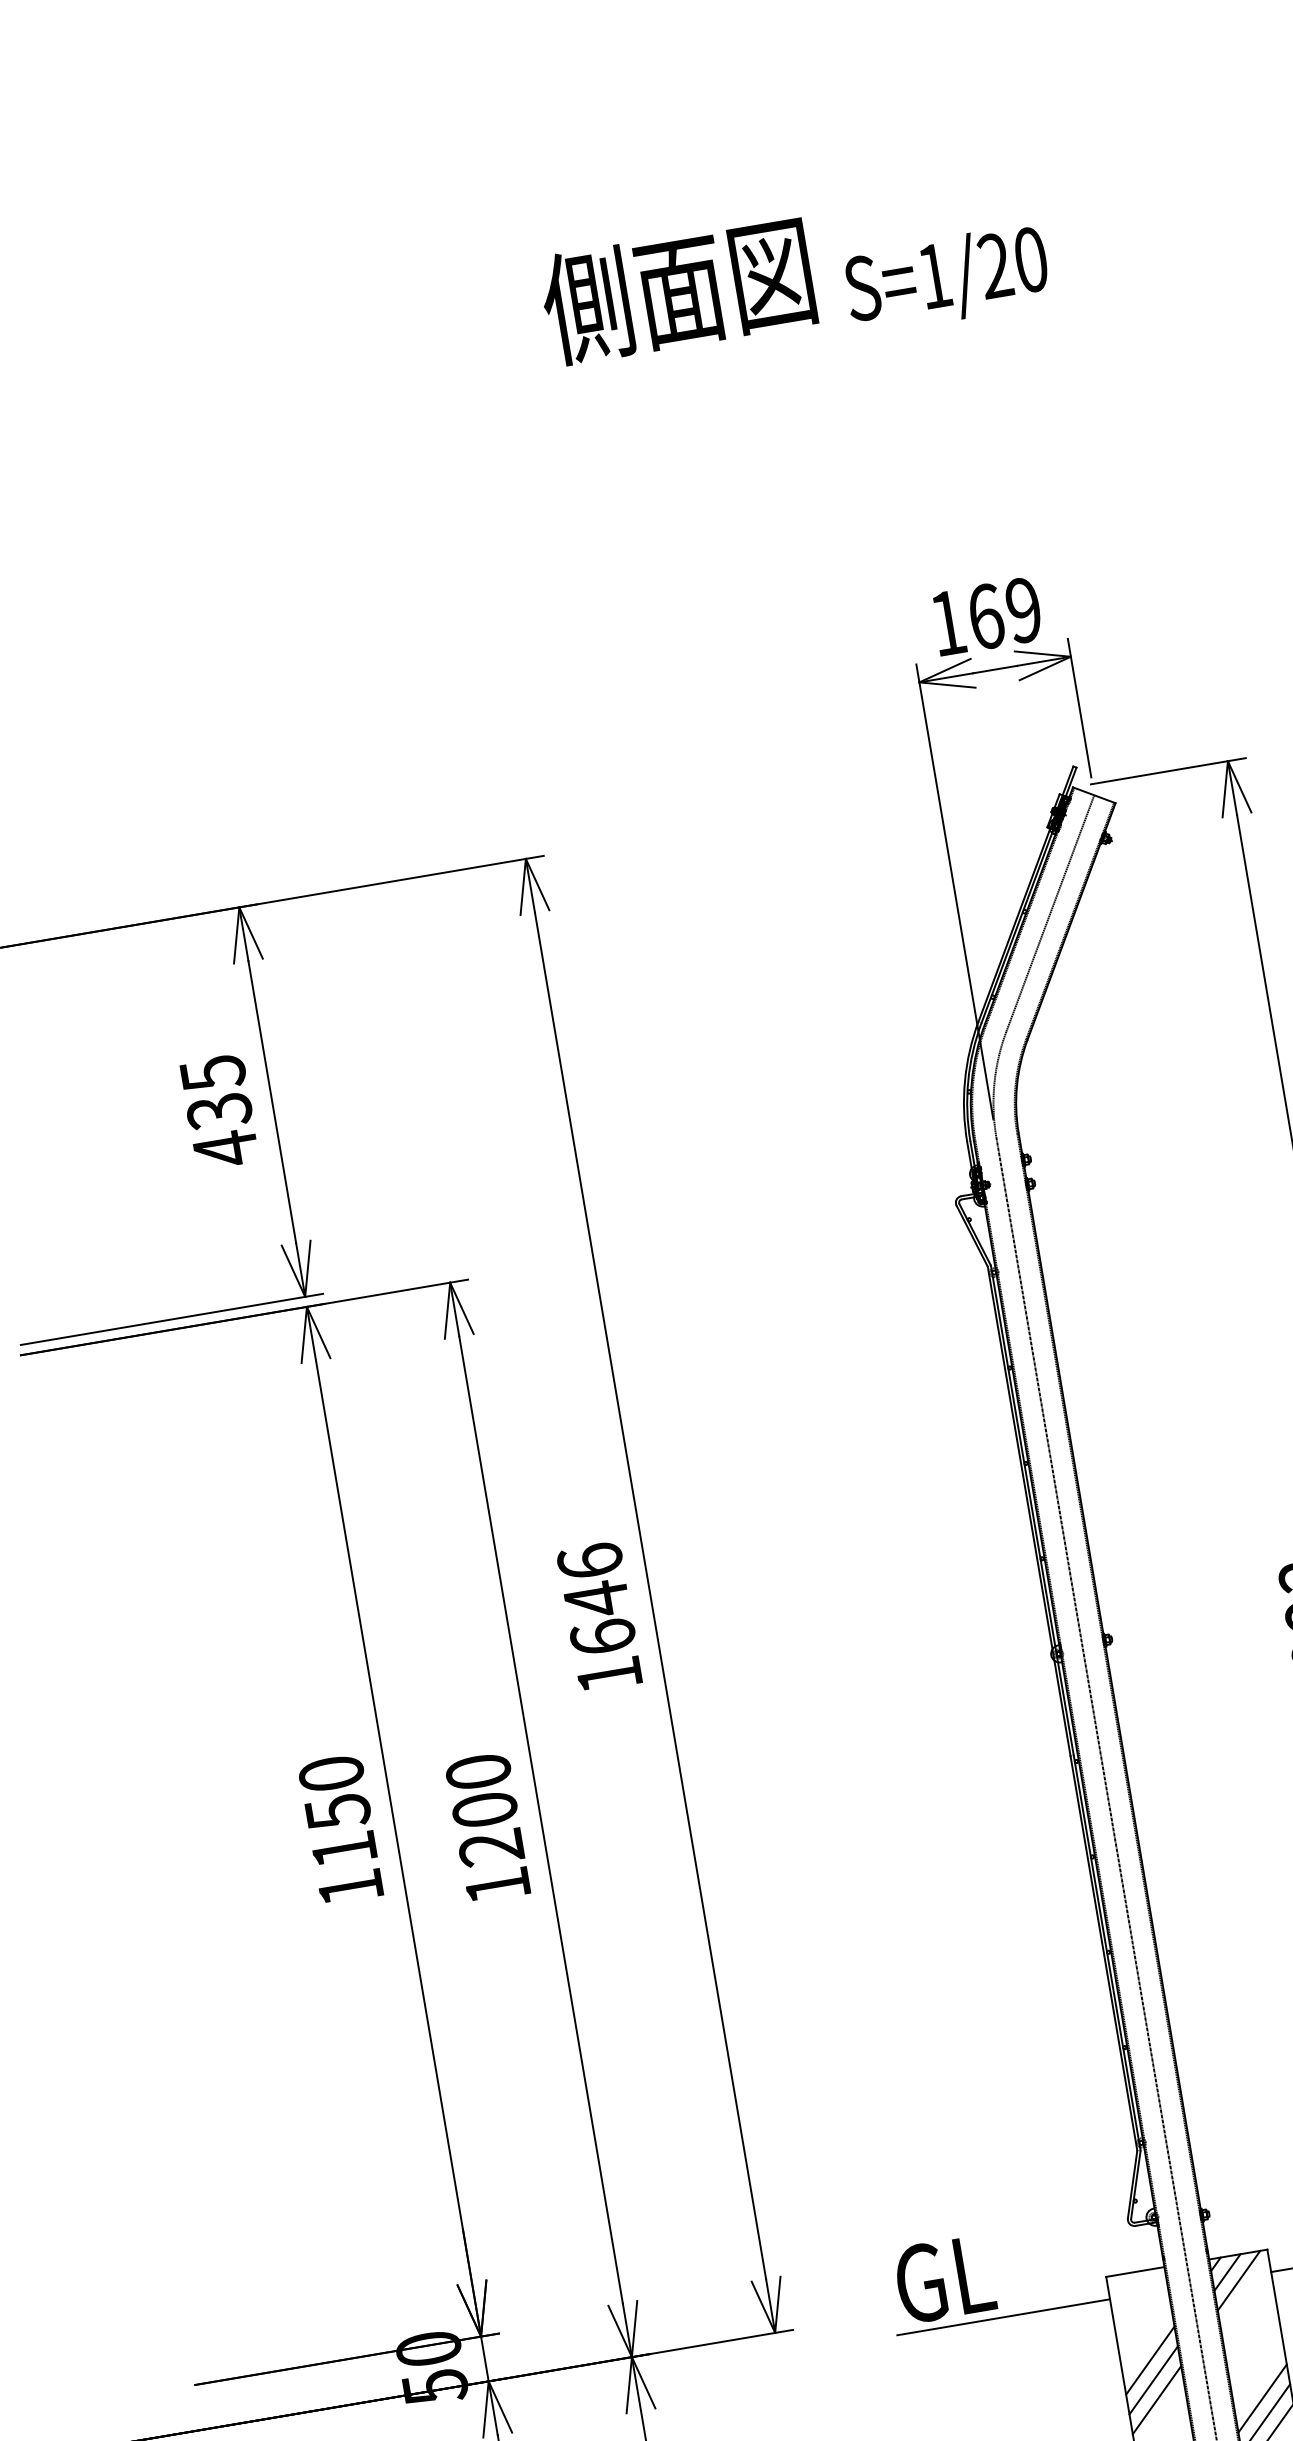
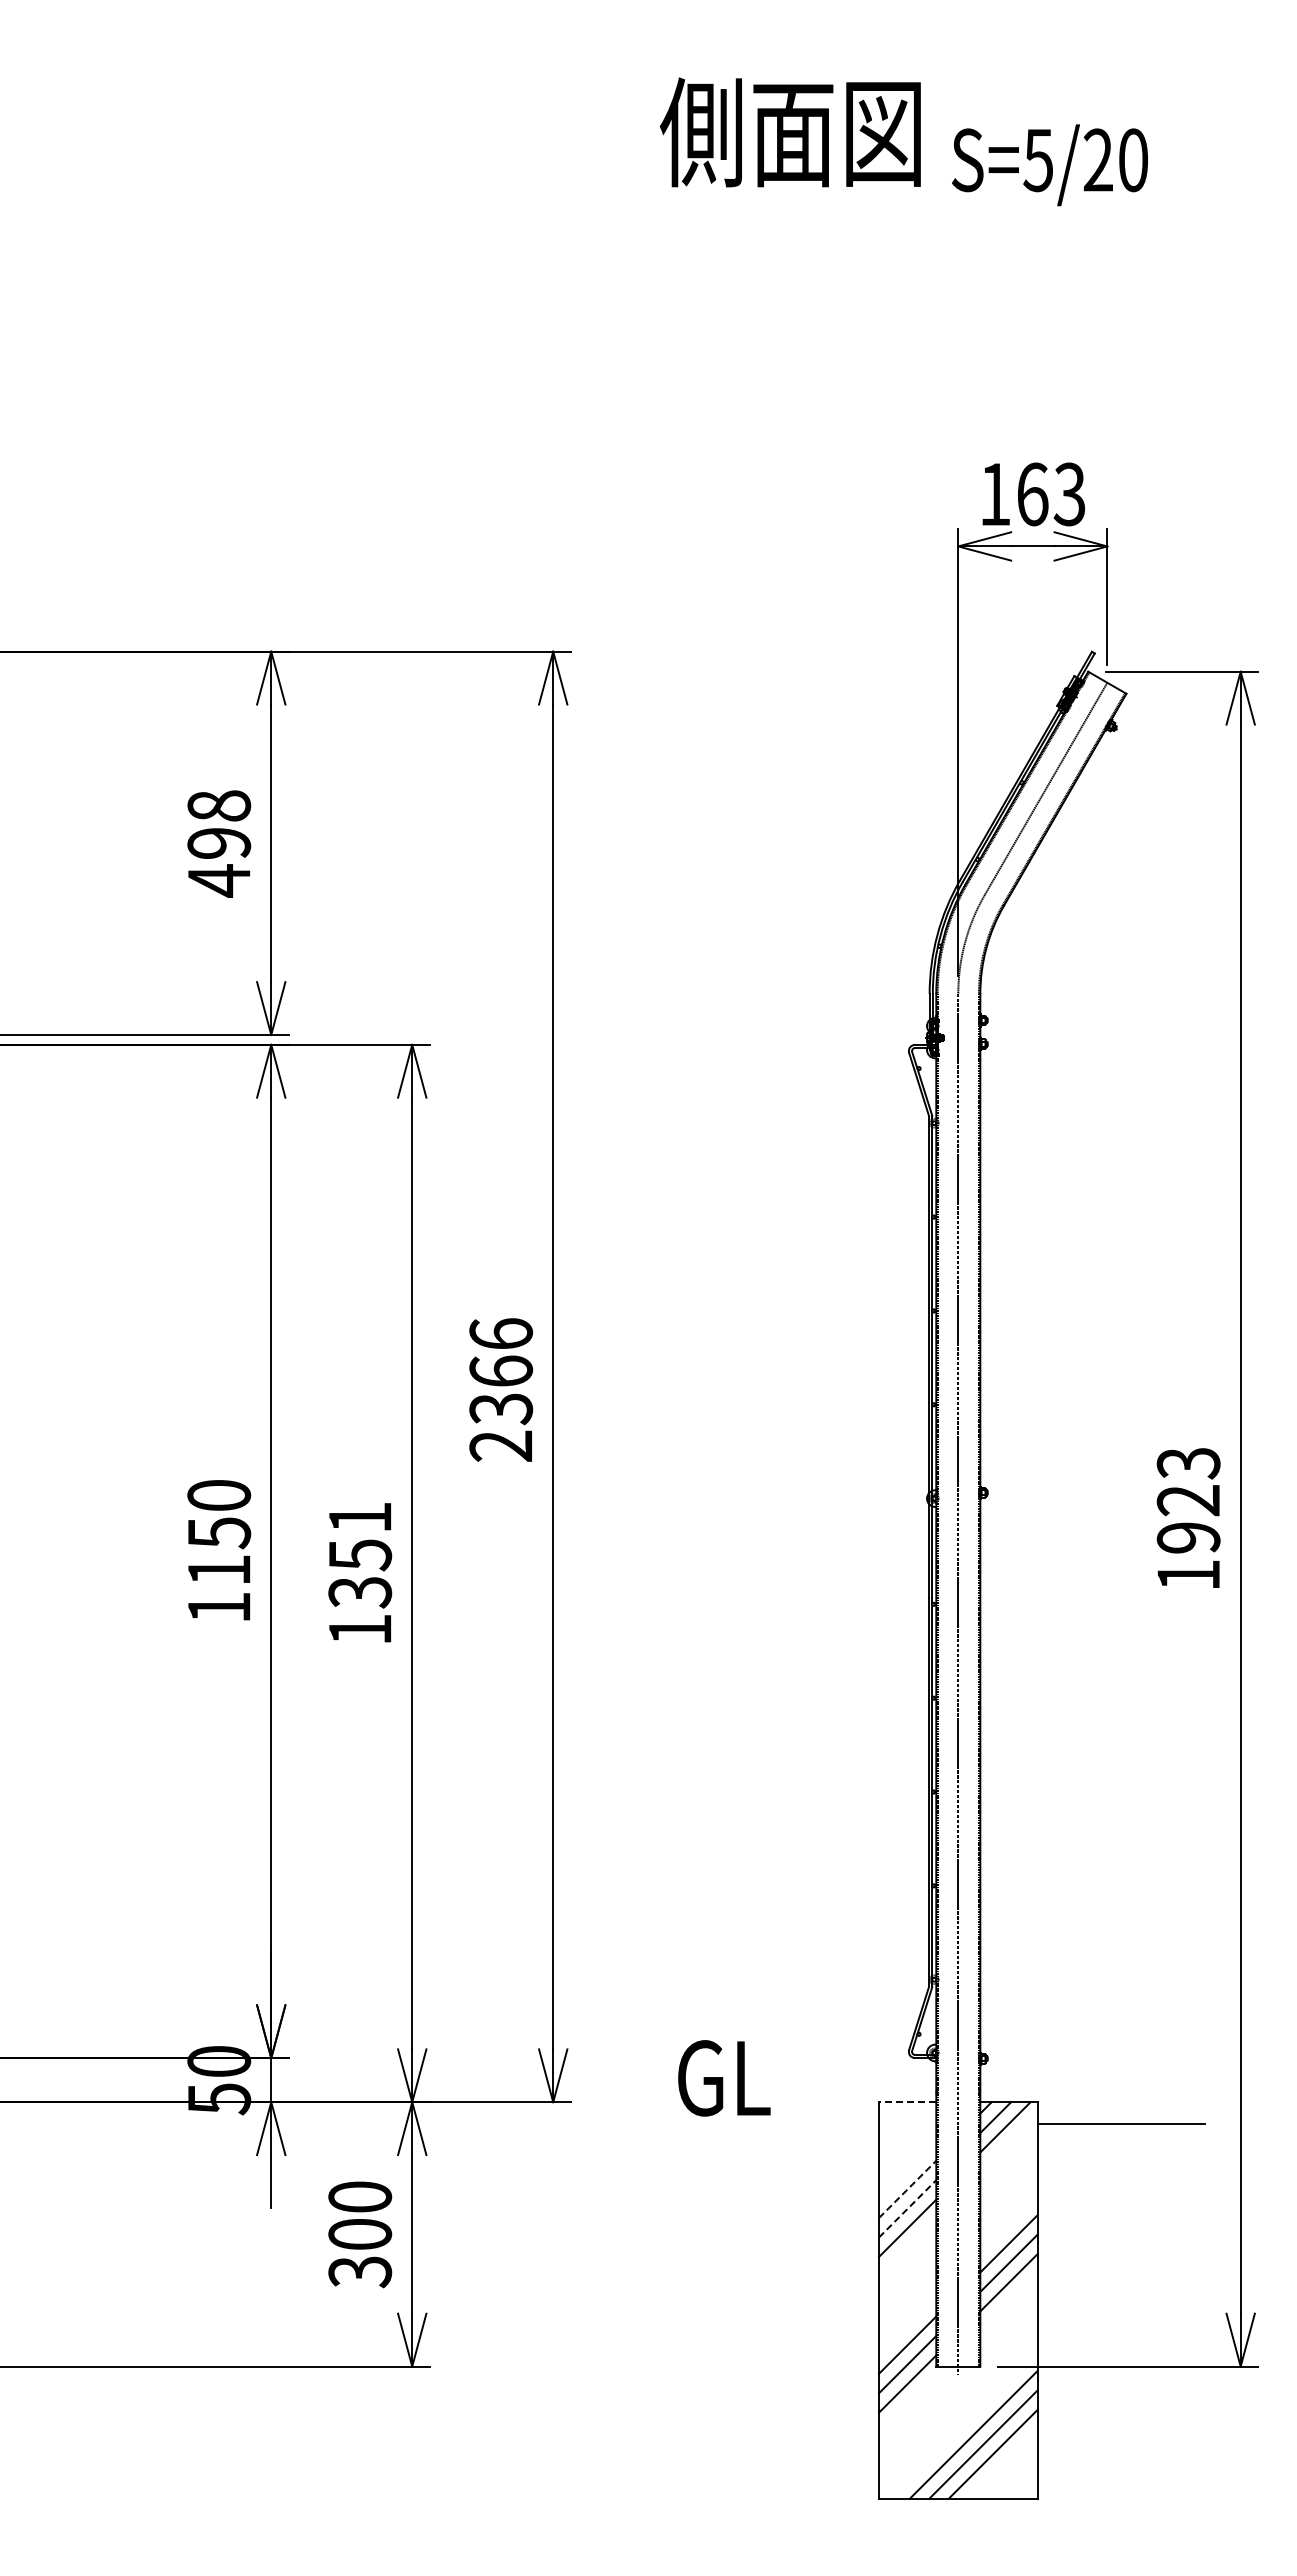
text: (933, 276) -> (1037, 160), S=1/20 -> S=5/20
text: (1023, 610) -> (1069, 494), 169 -> 163
text: (216, 1091) -> (219, 824), 435 -> 498
text: (603, 1635) -> (501, 1407), 1646 -> 2366
text: (485, 1810) -> (360, 1555), 1200 -> 1351
line: (1135, 2272) -> (907, 2102), solid -> dashed
line: (1003, 2317) -> (774, 2124), removed
line: (1151, 2360) -> (908, 2189), solid -> dashed
line: (1154, 2379) -> (908, 2208), solid -> dashed

